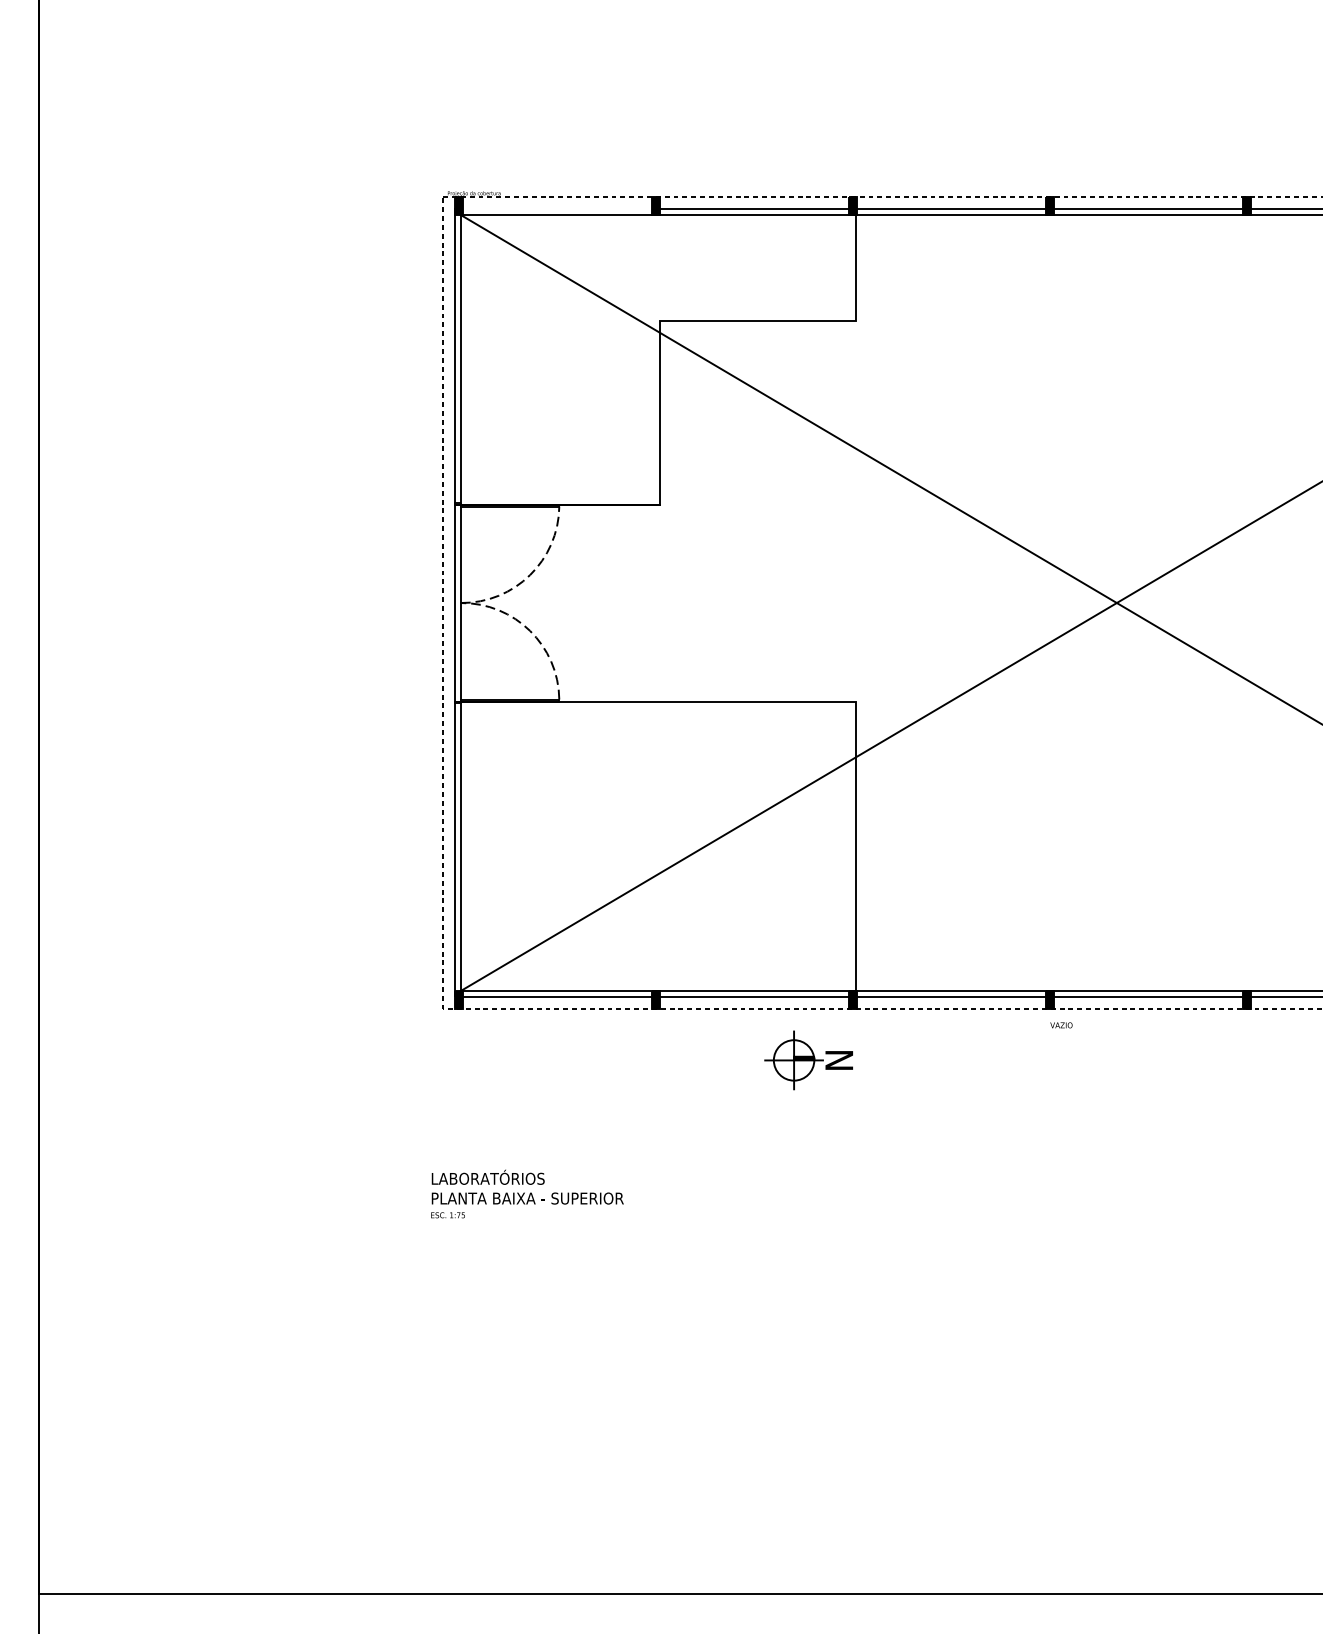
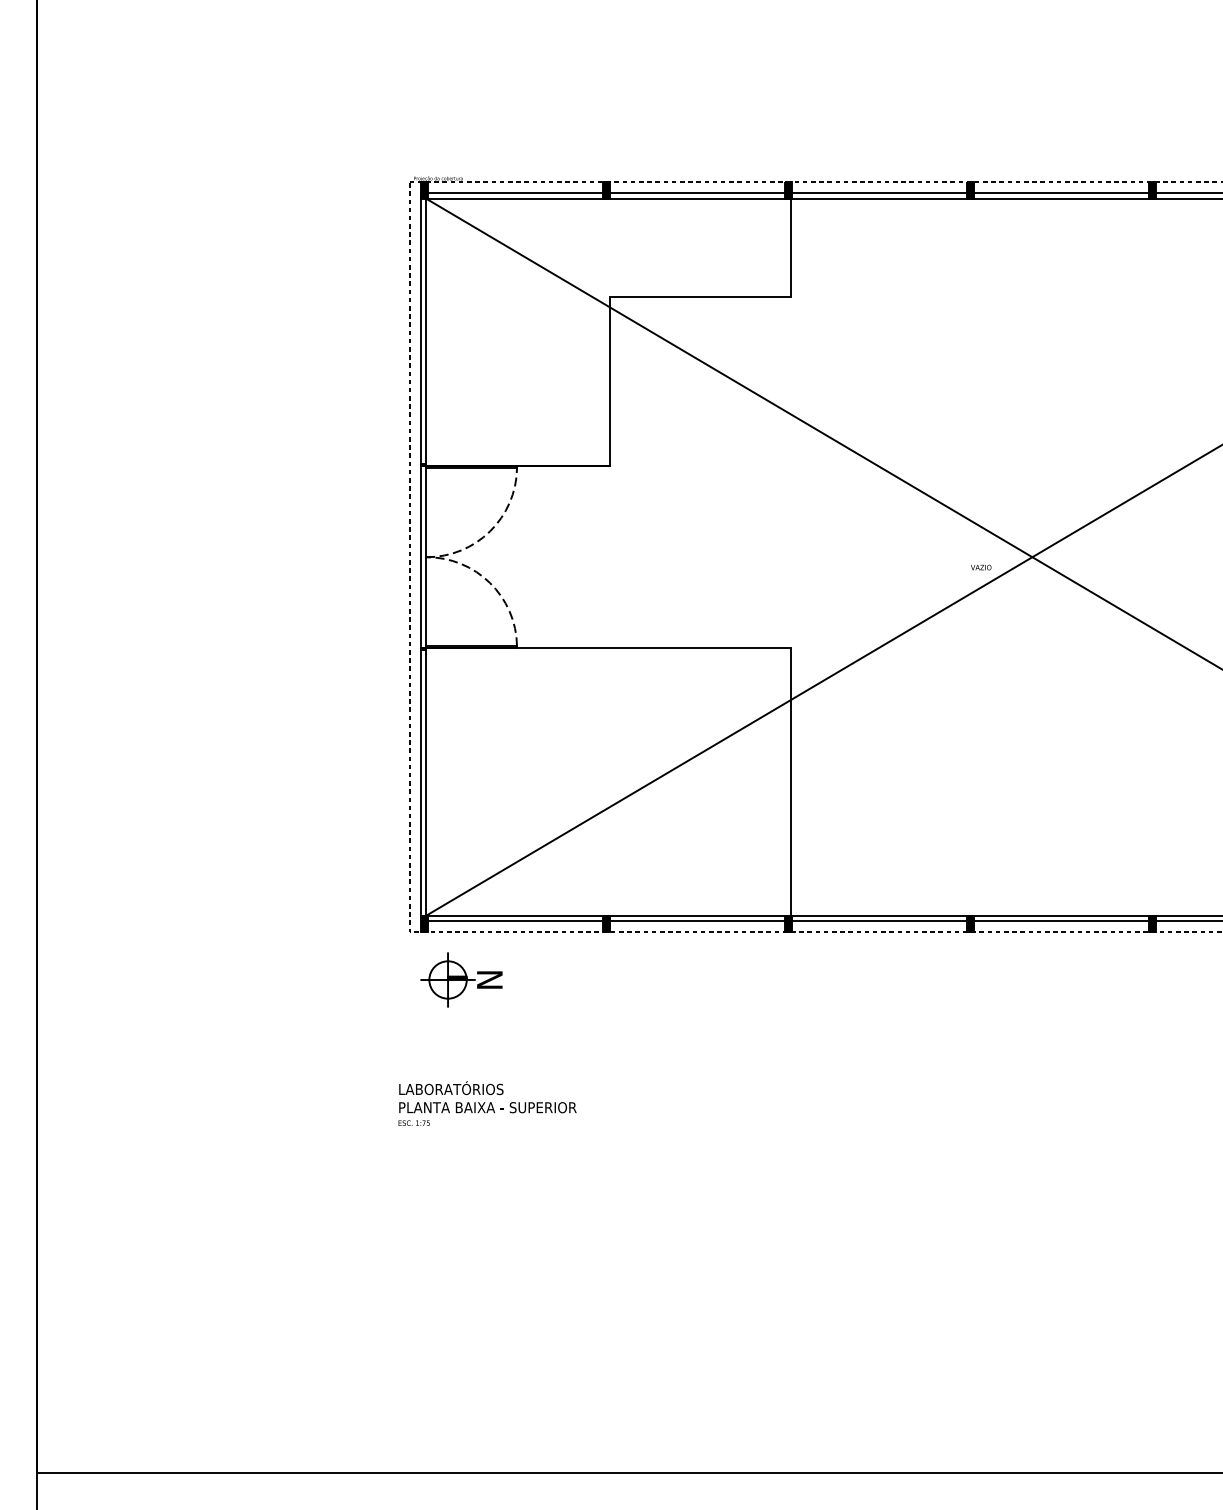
line: (556, 209) -> (514, 193), added
text: (1061, 1025) -> (981, 567), moved
part: (808, 1059) -> (461, 979), moved

